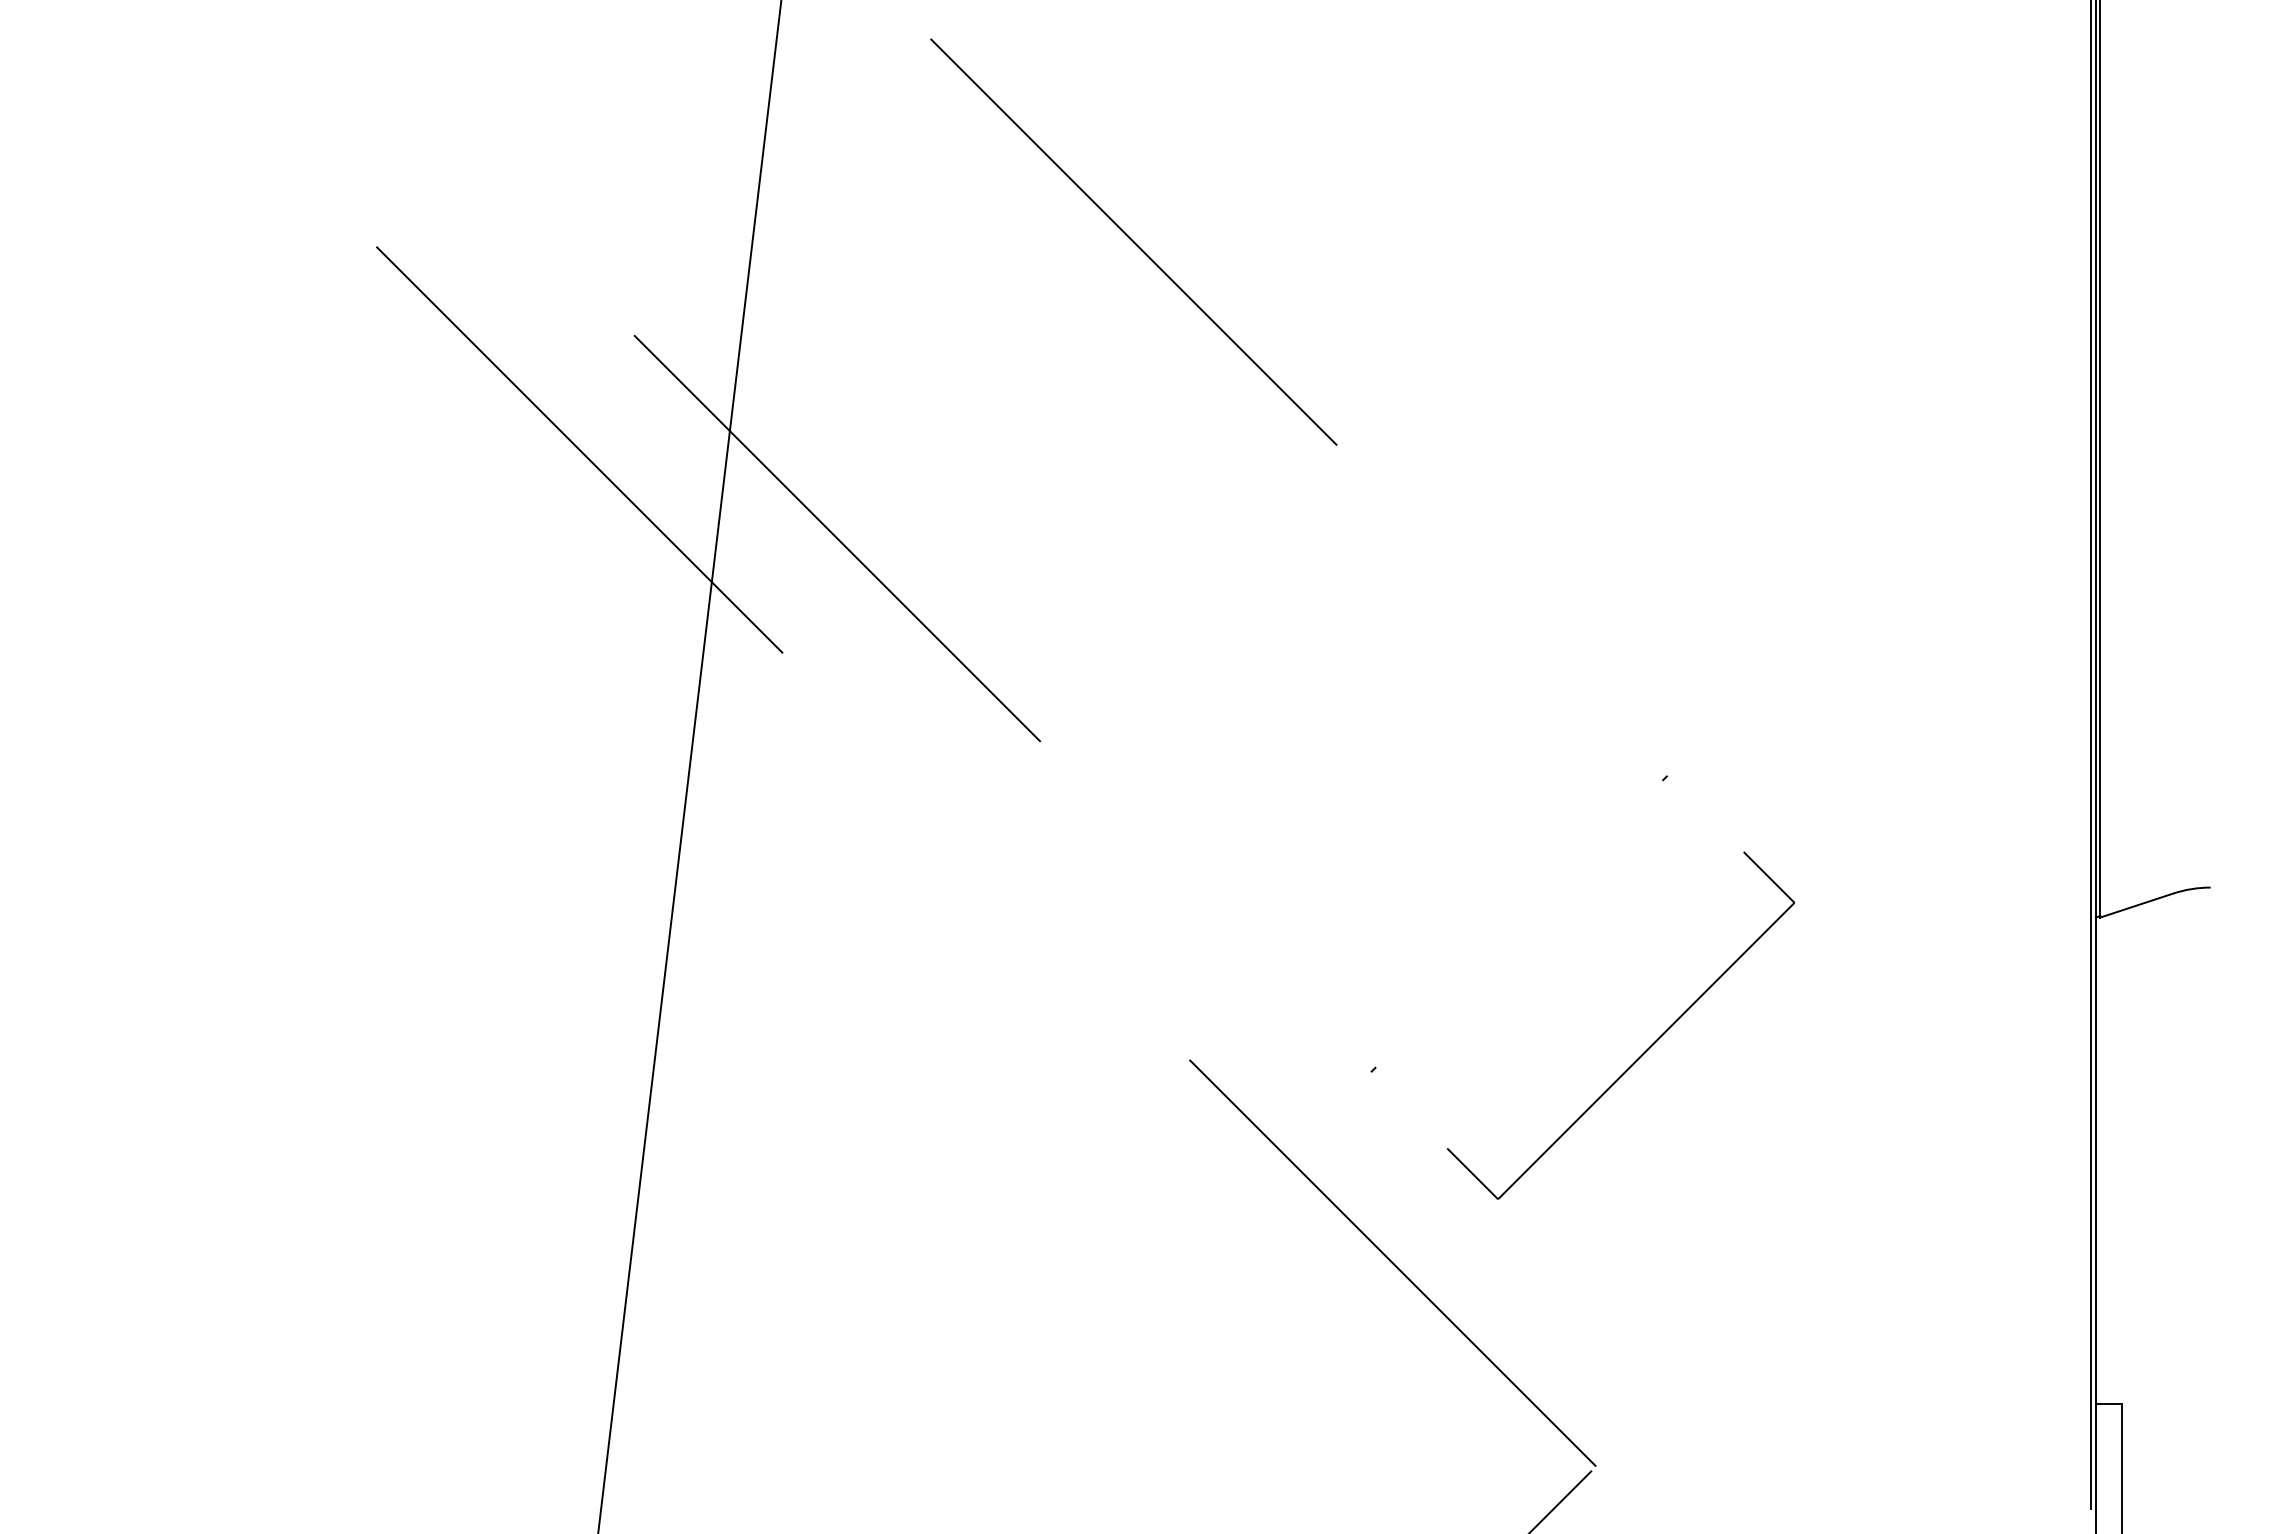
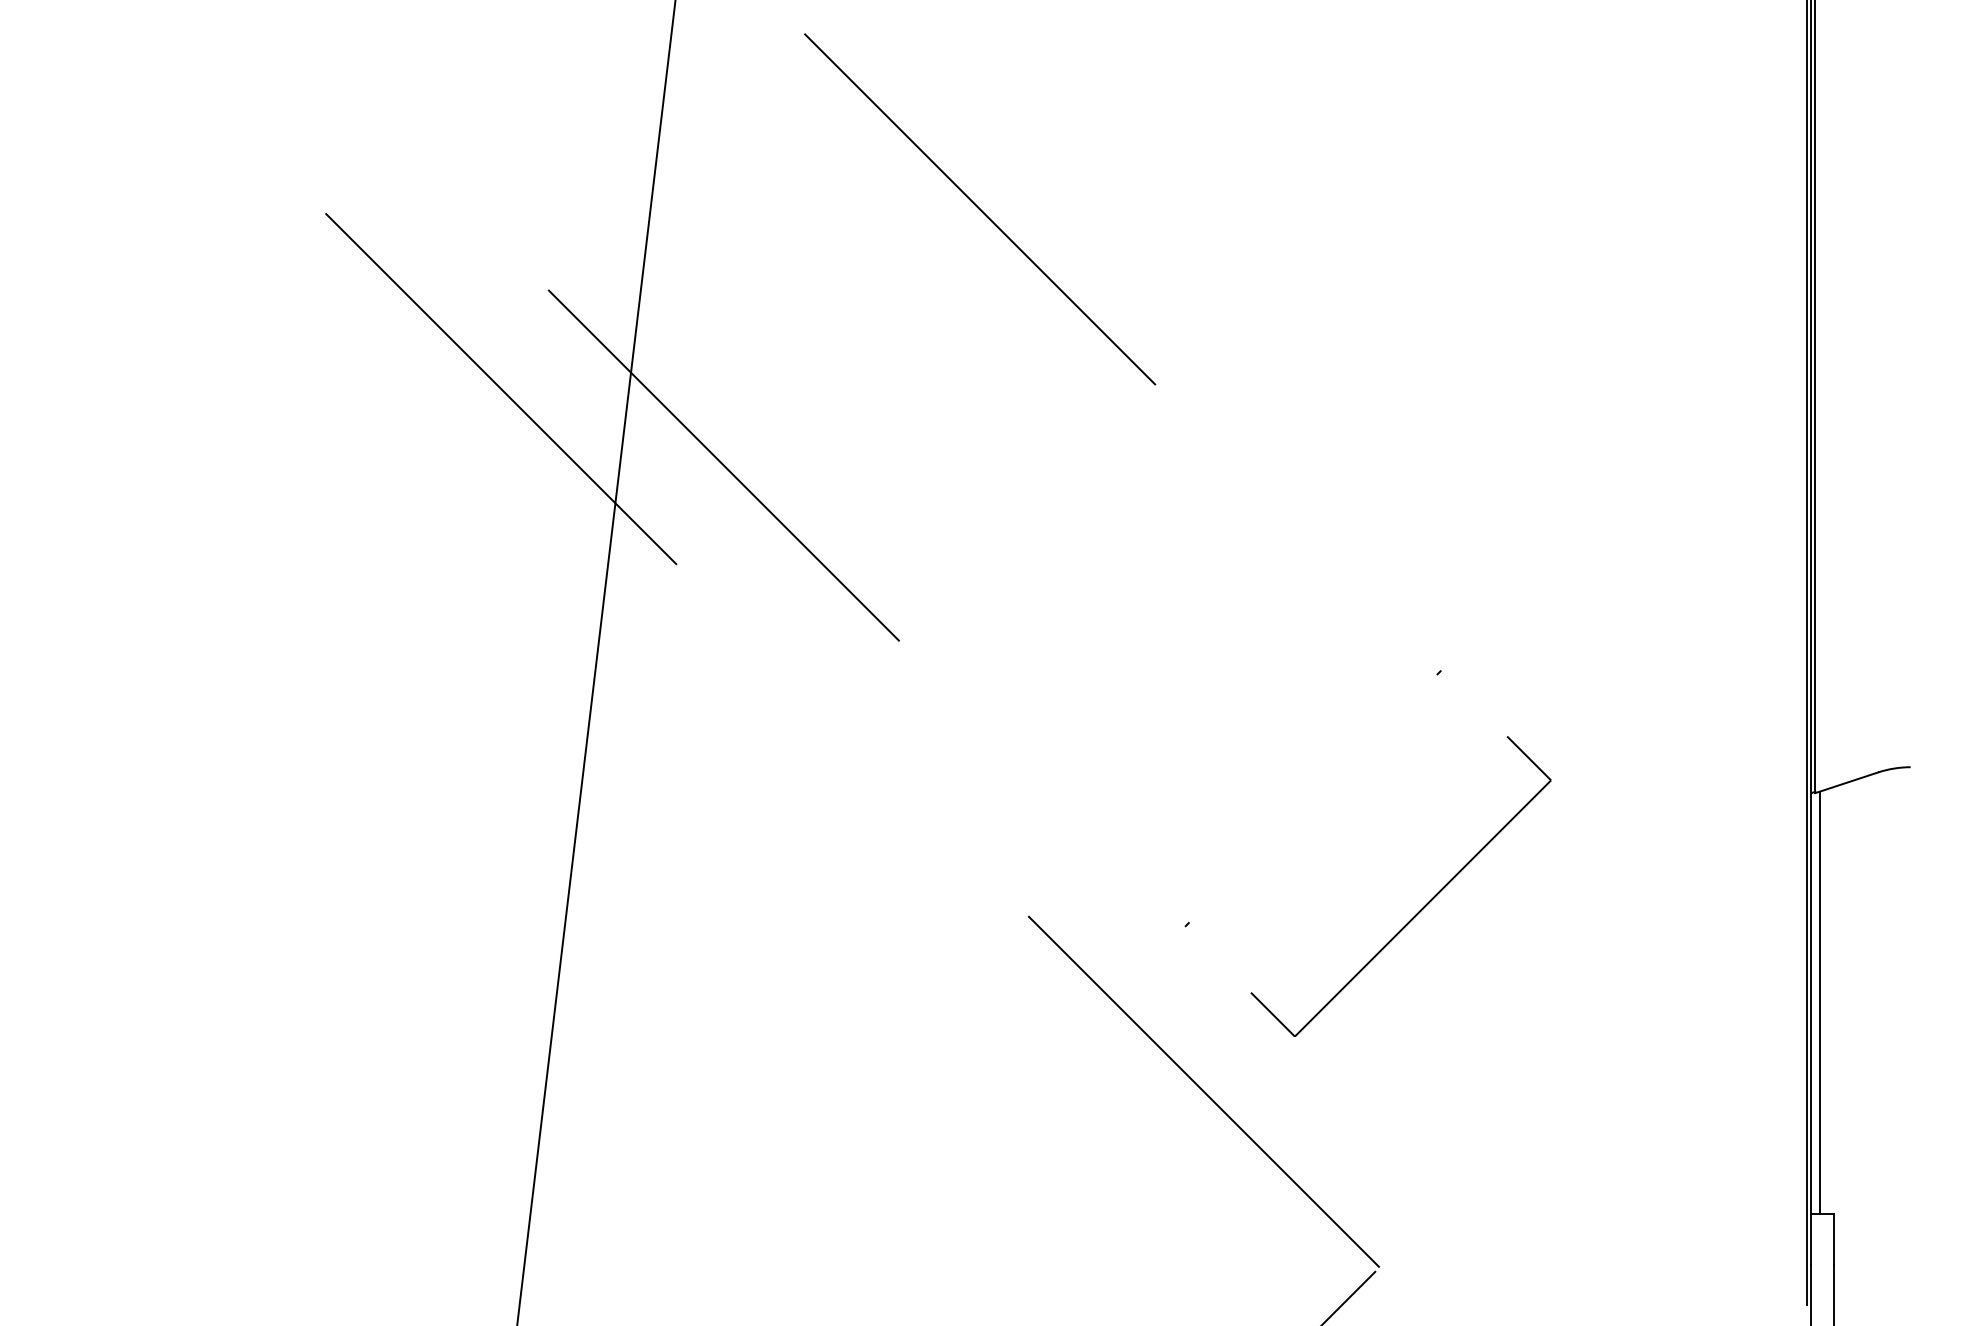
line: (2105, 1159) -> (1819, 1002), added

